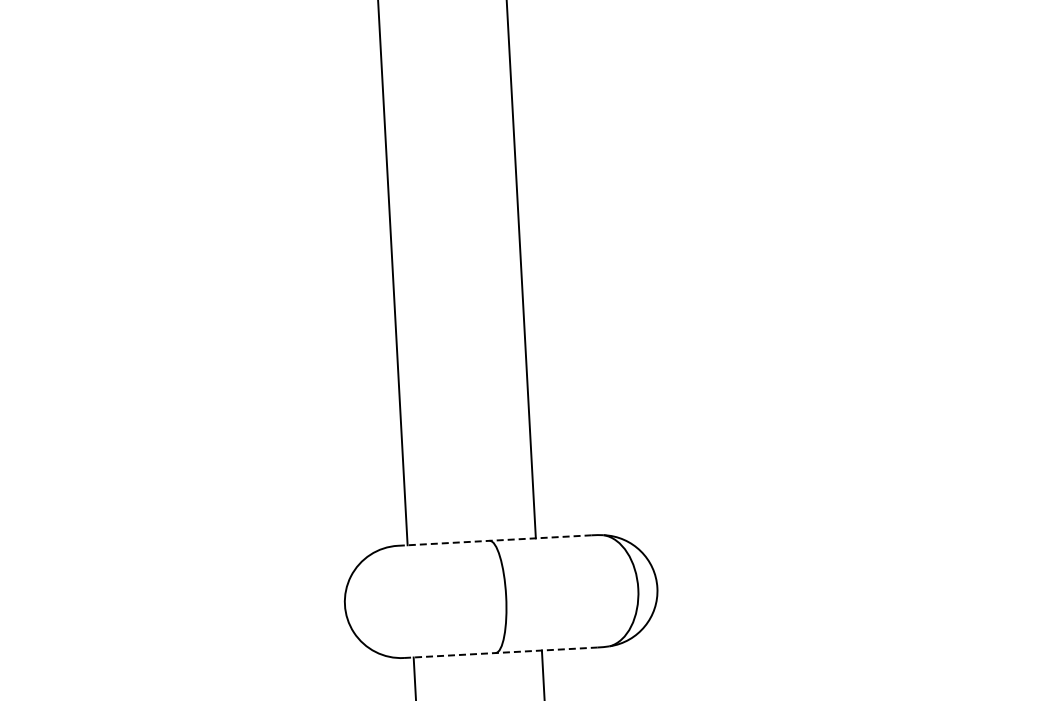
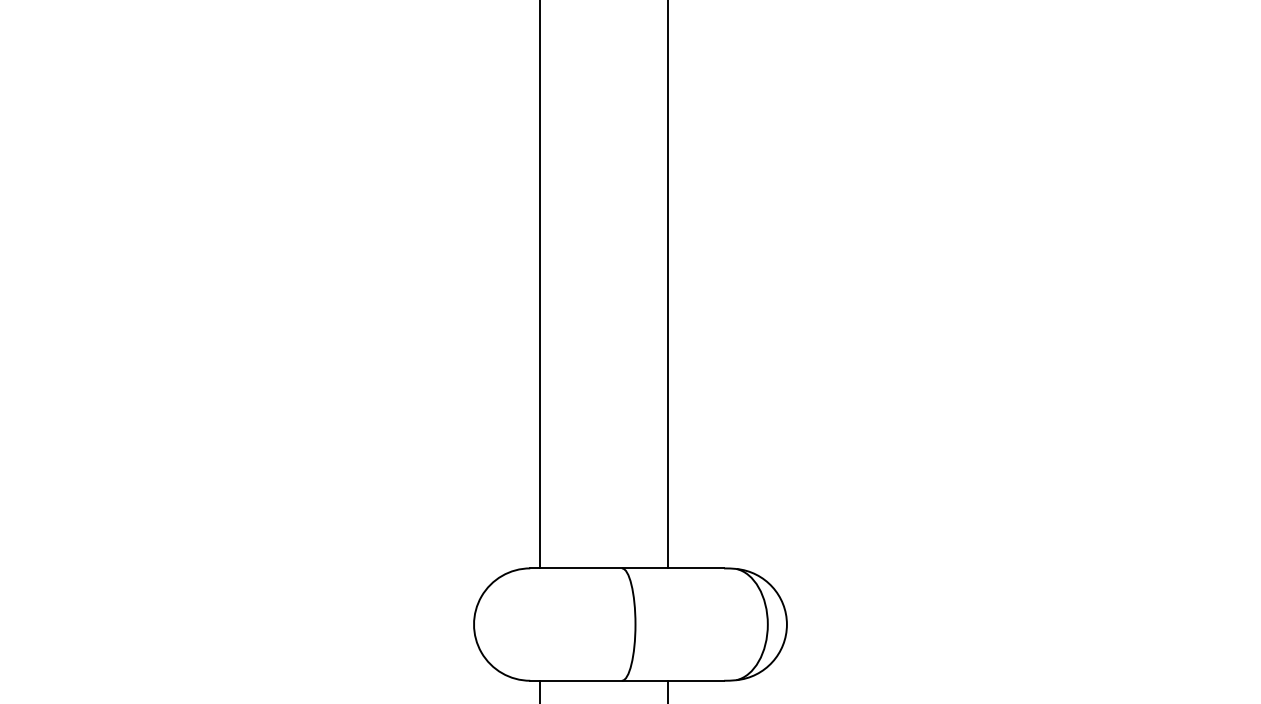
line: (495, 540) -> (627, 568), dashed -> solid
line: (501, 652) -> (627, 680), dashed -> solid

